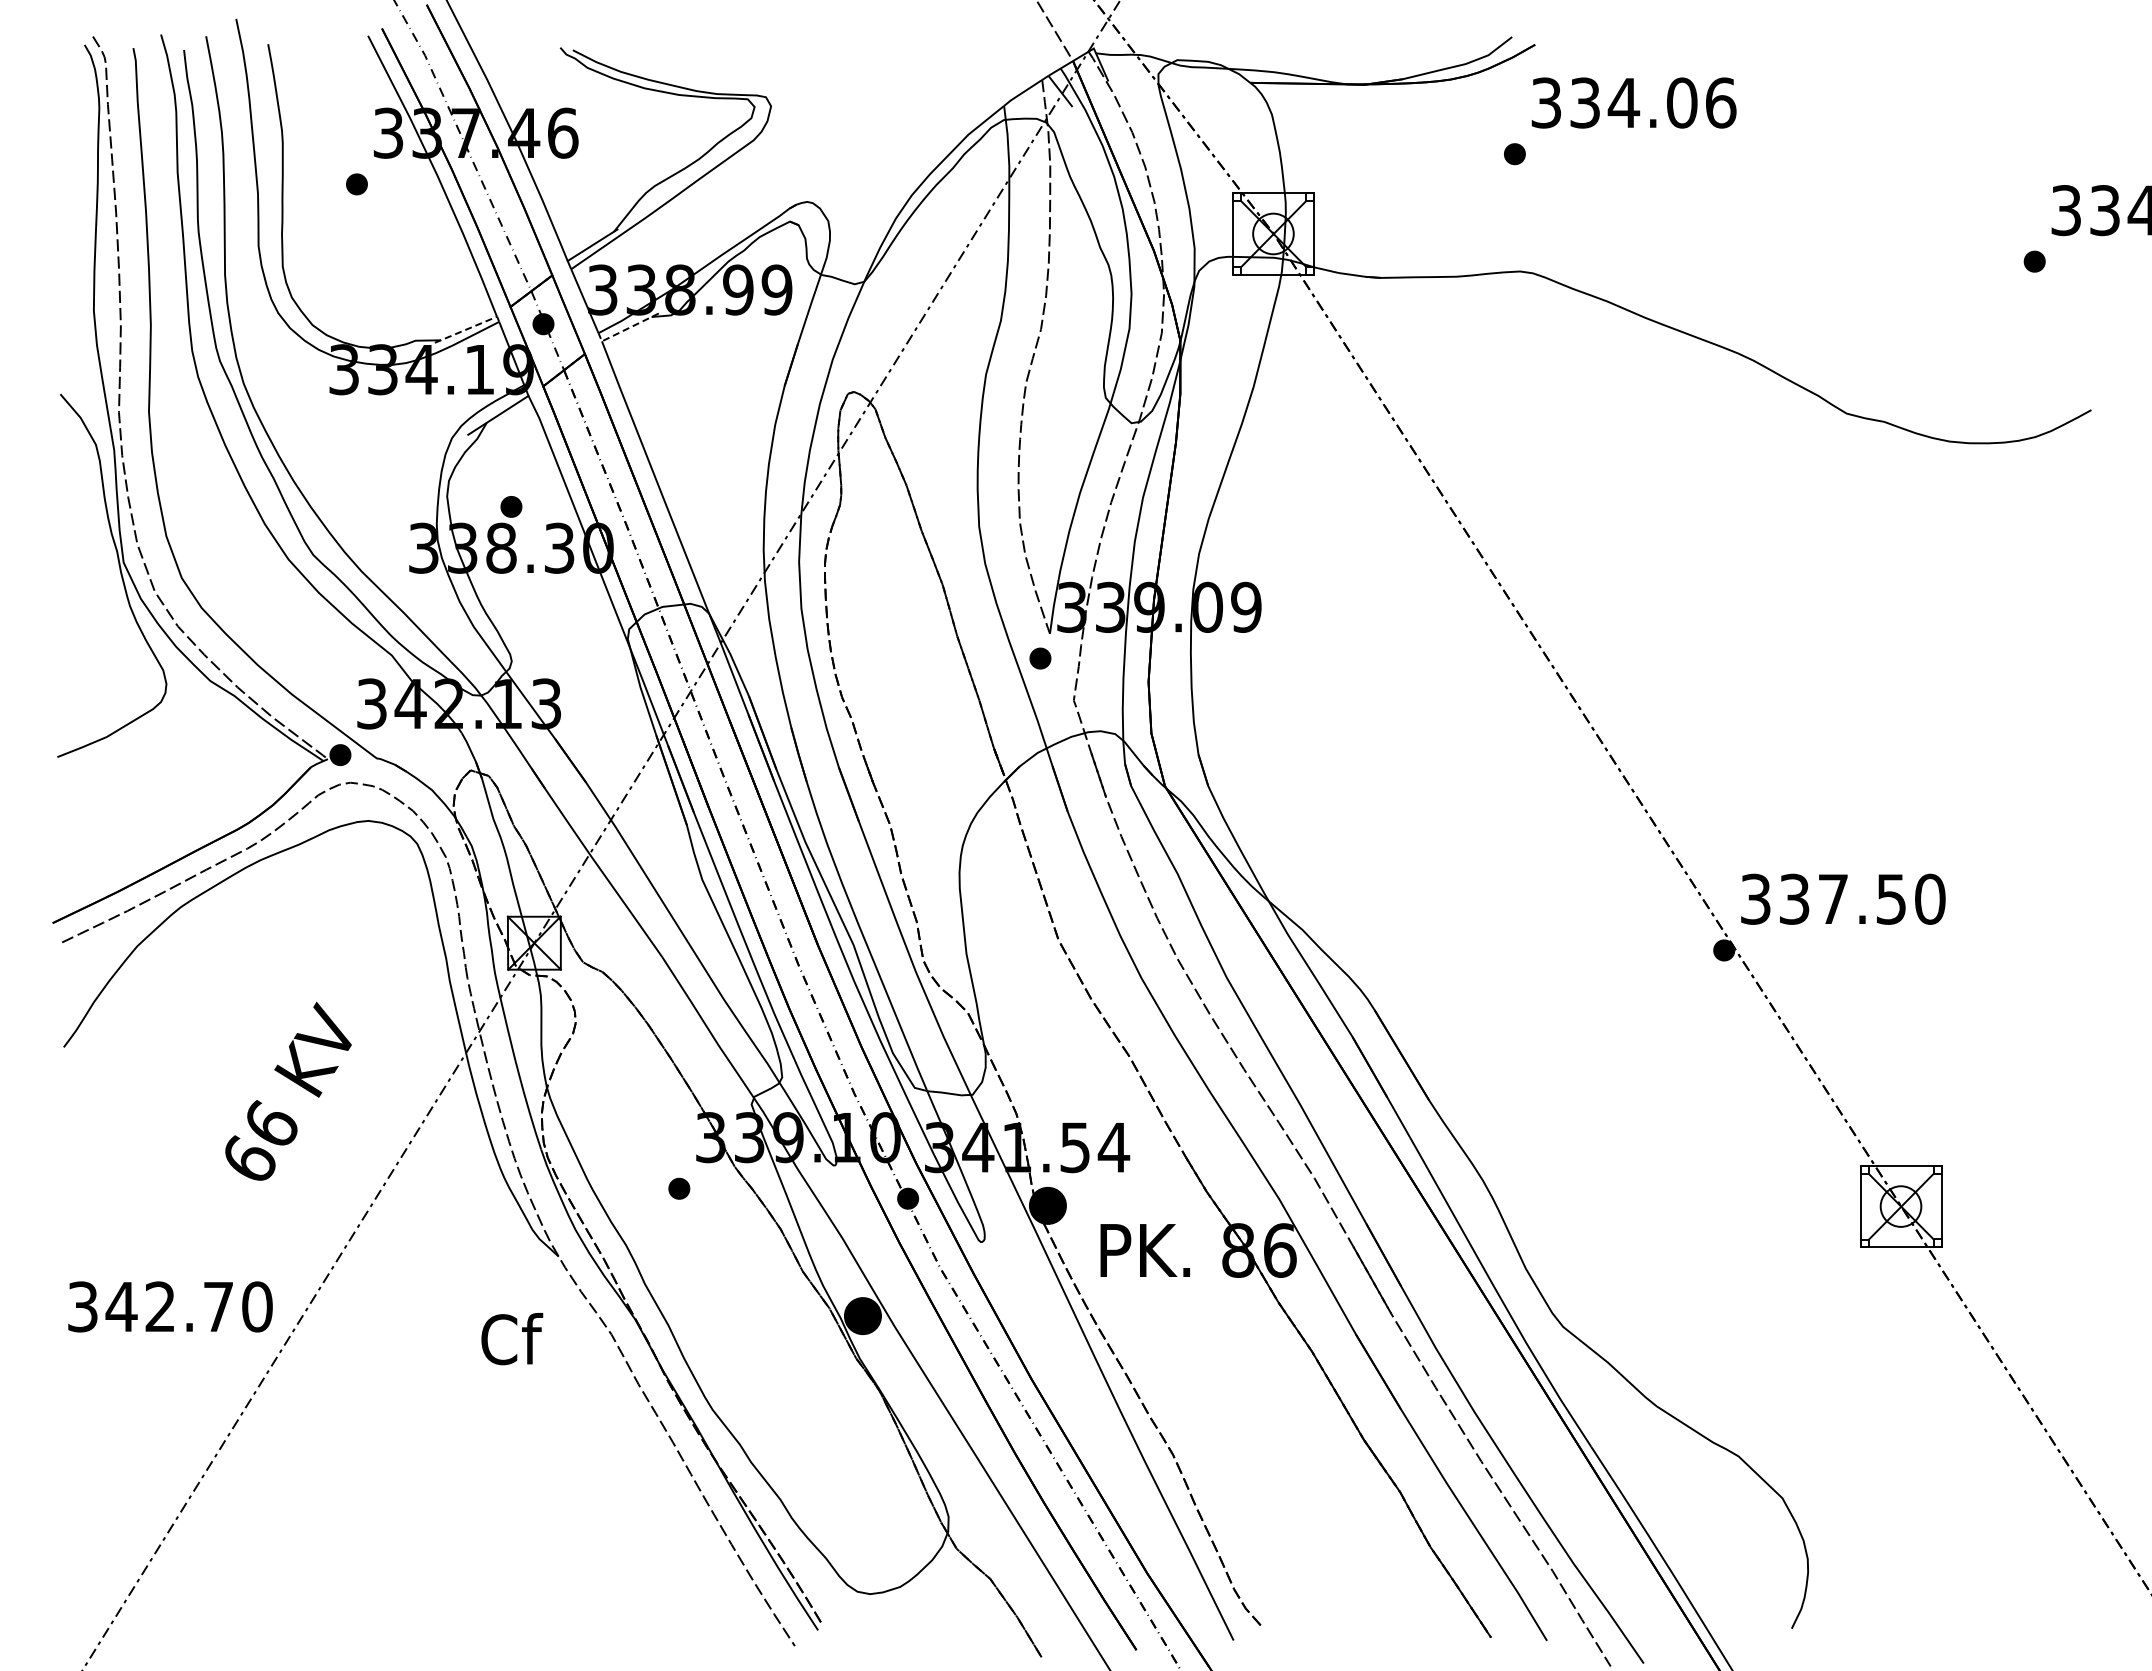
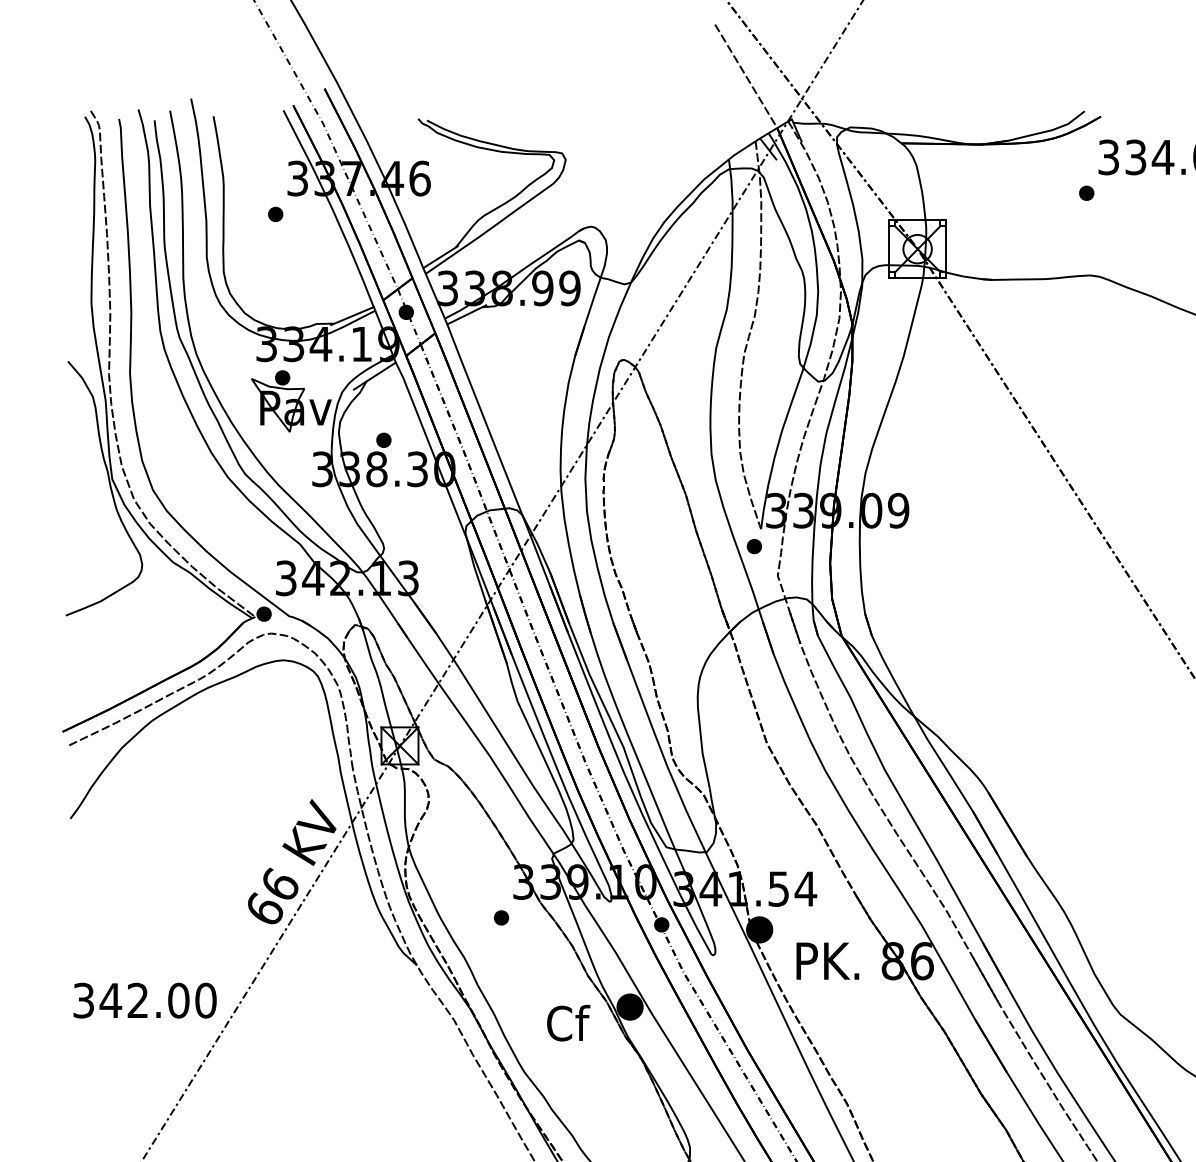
line: (469, 328) -> (354, 315), dashed -> solid
line: (625, 329) -> (463, 316), dashed -> solid
part: (379, 450) -> (291, 400), added
text: (288, 1090) -> (292, 860), moved
text: (218, 1306) -> (178, 1000), 342.70 -> 342.00
text: (512, 1339) -> (568, 1023), moved

